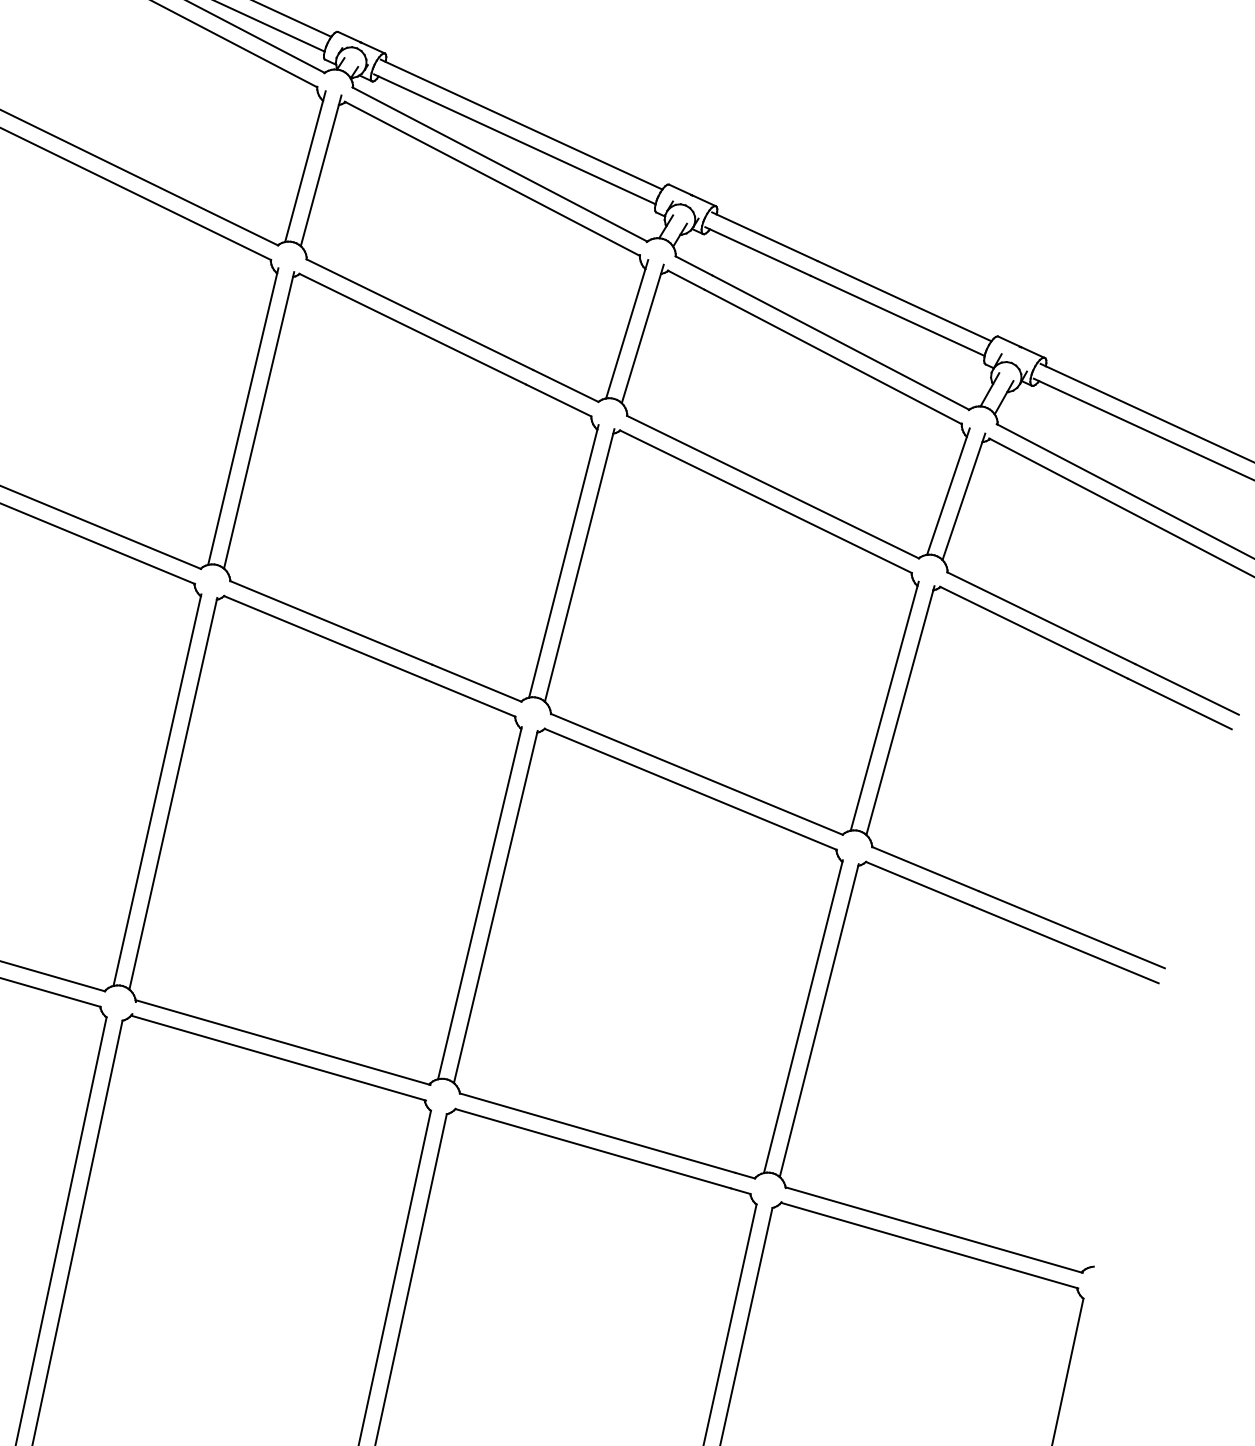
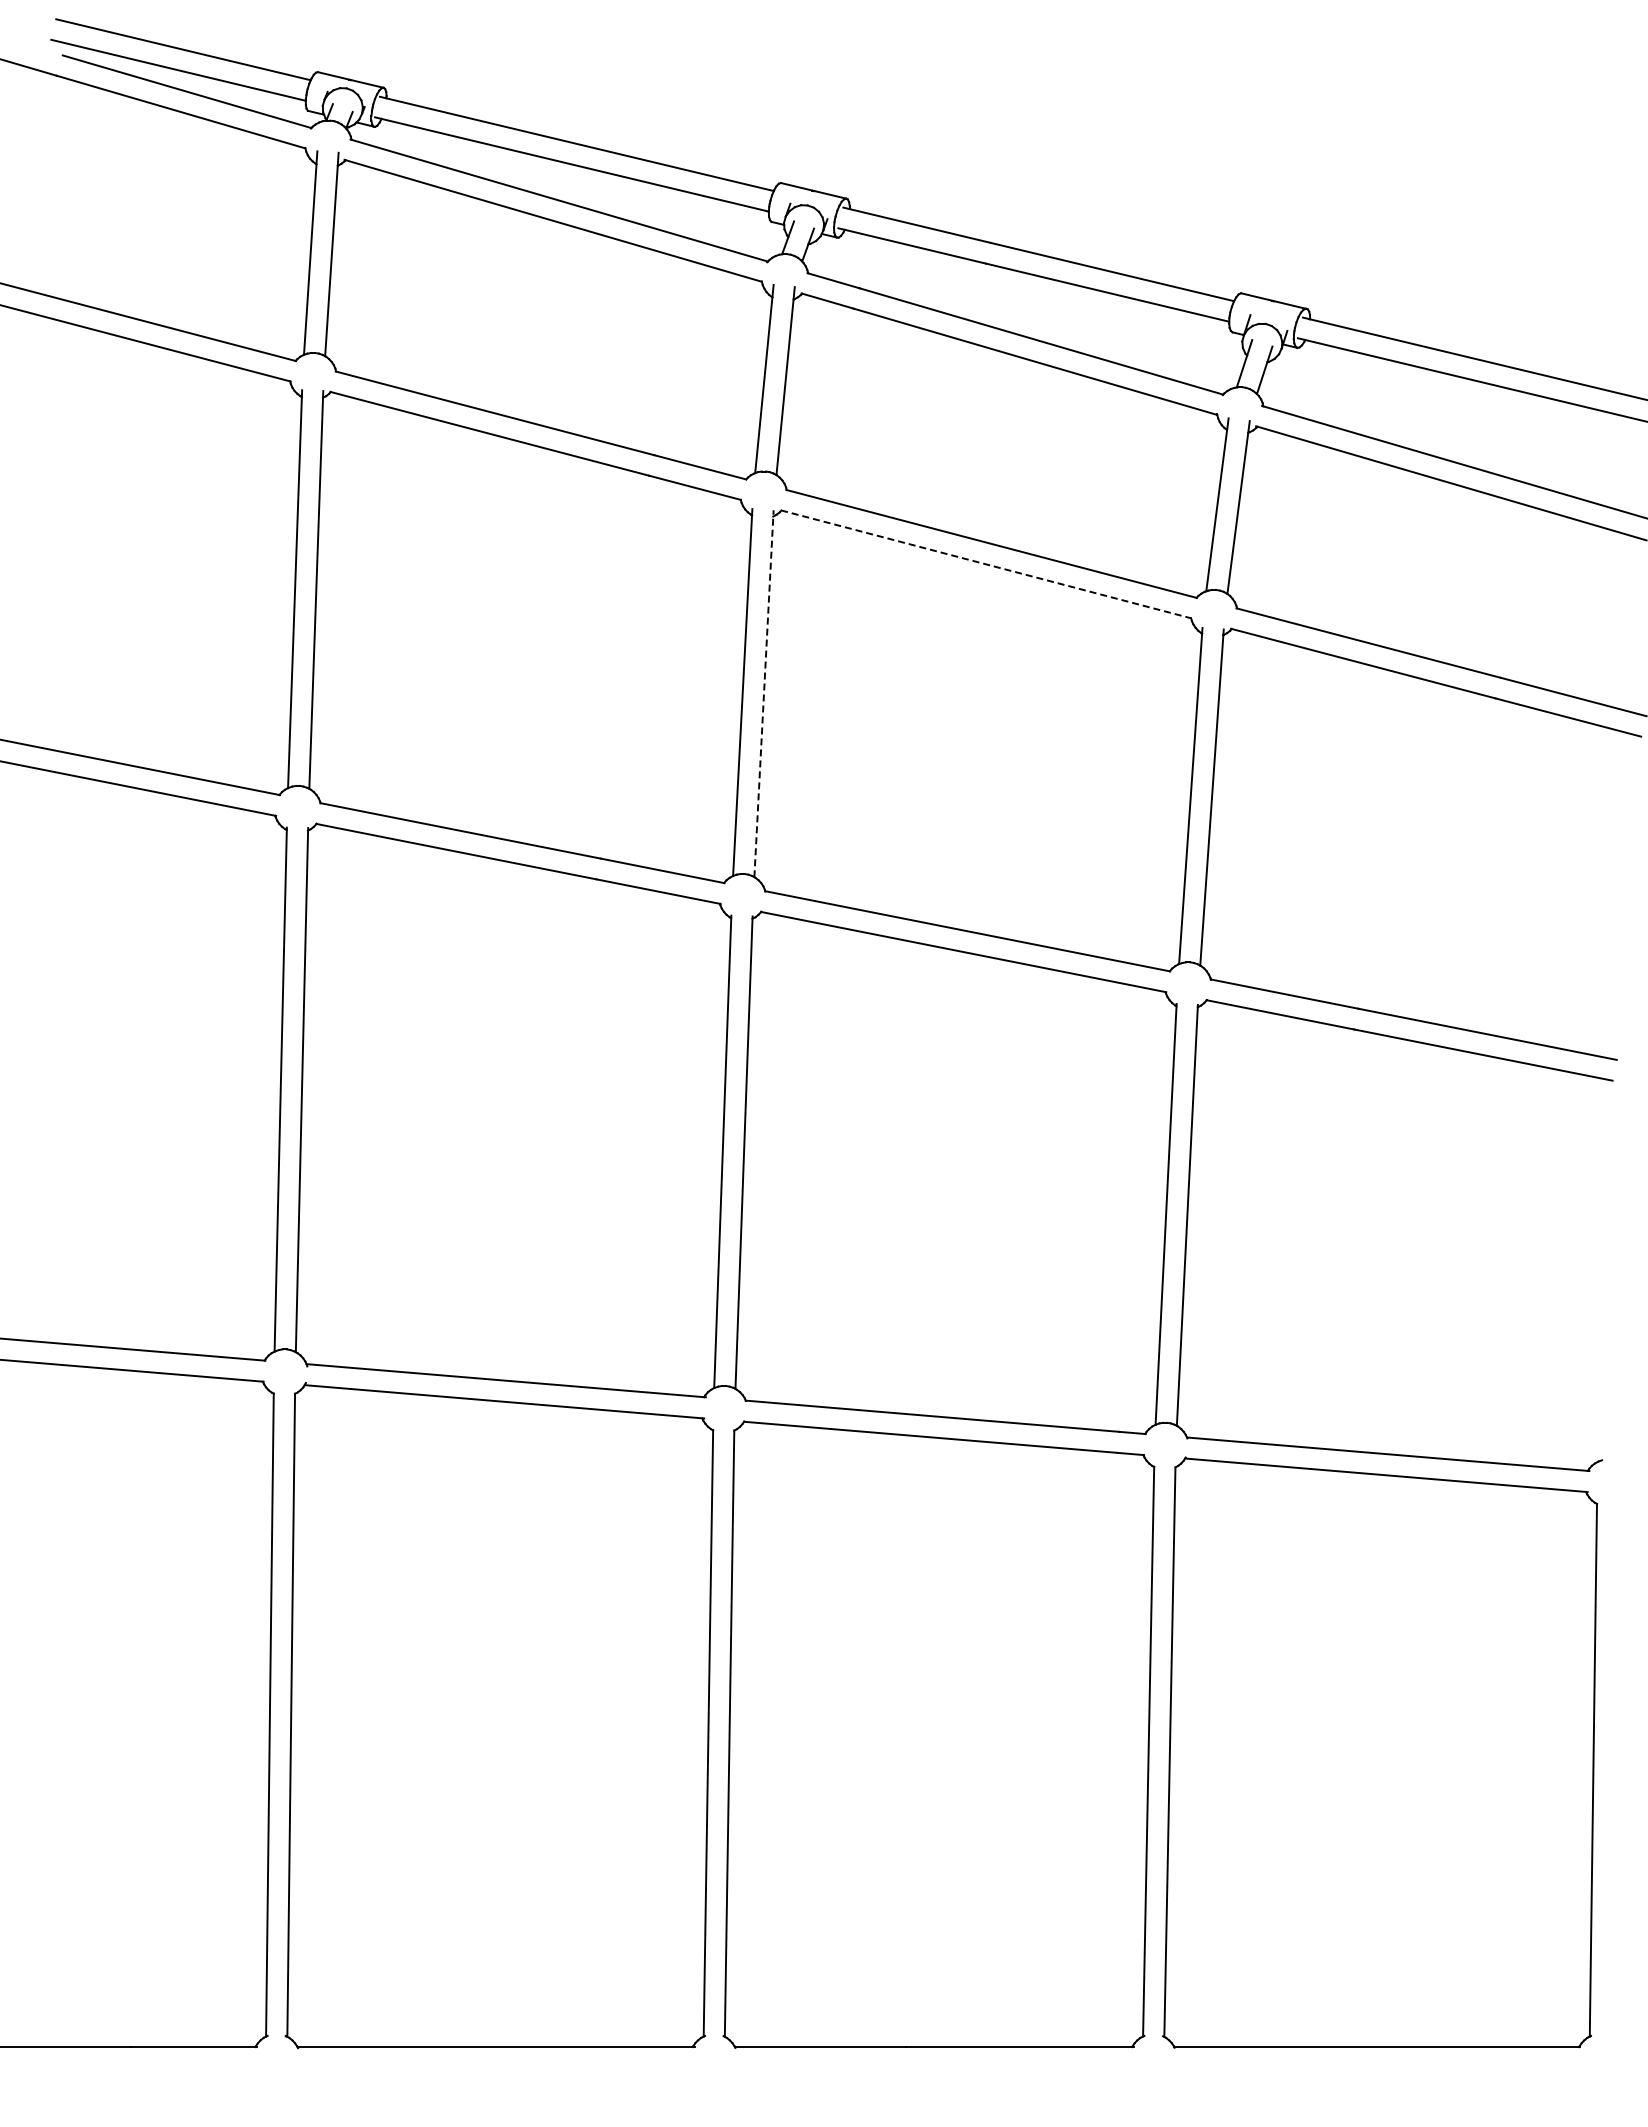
line: (766, 501) -> (986, 564), solid -> dashed
line: (580, 565) -> (764, 693), solid -> dashed

